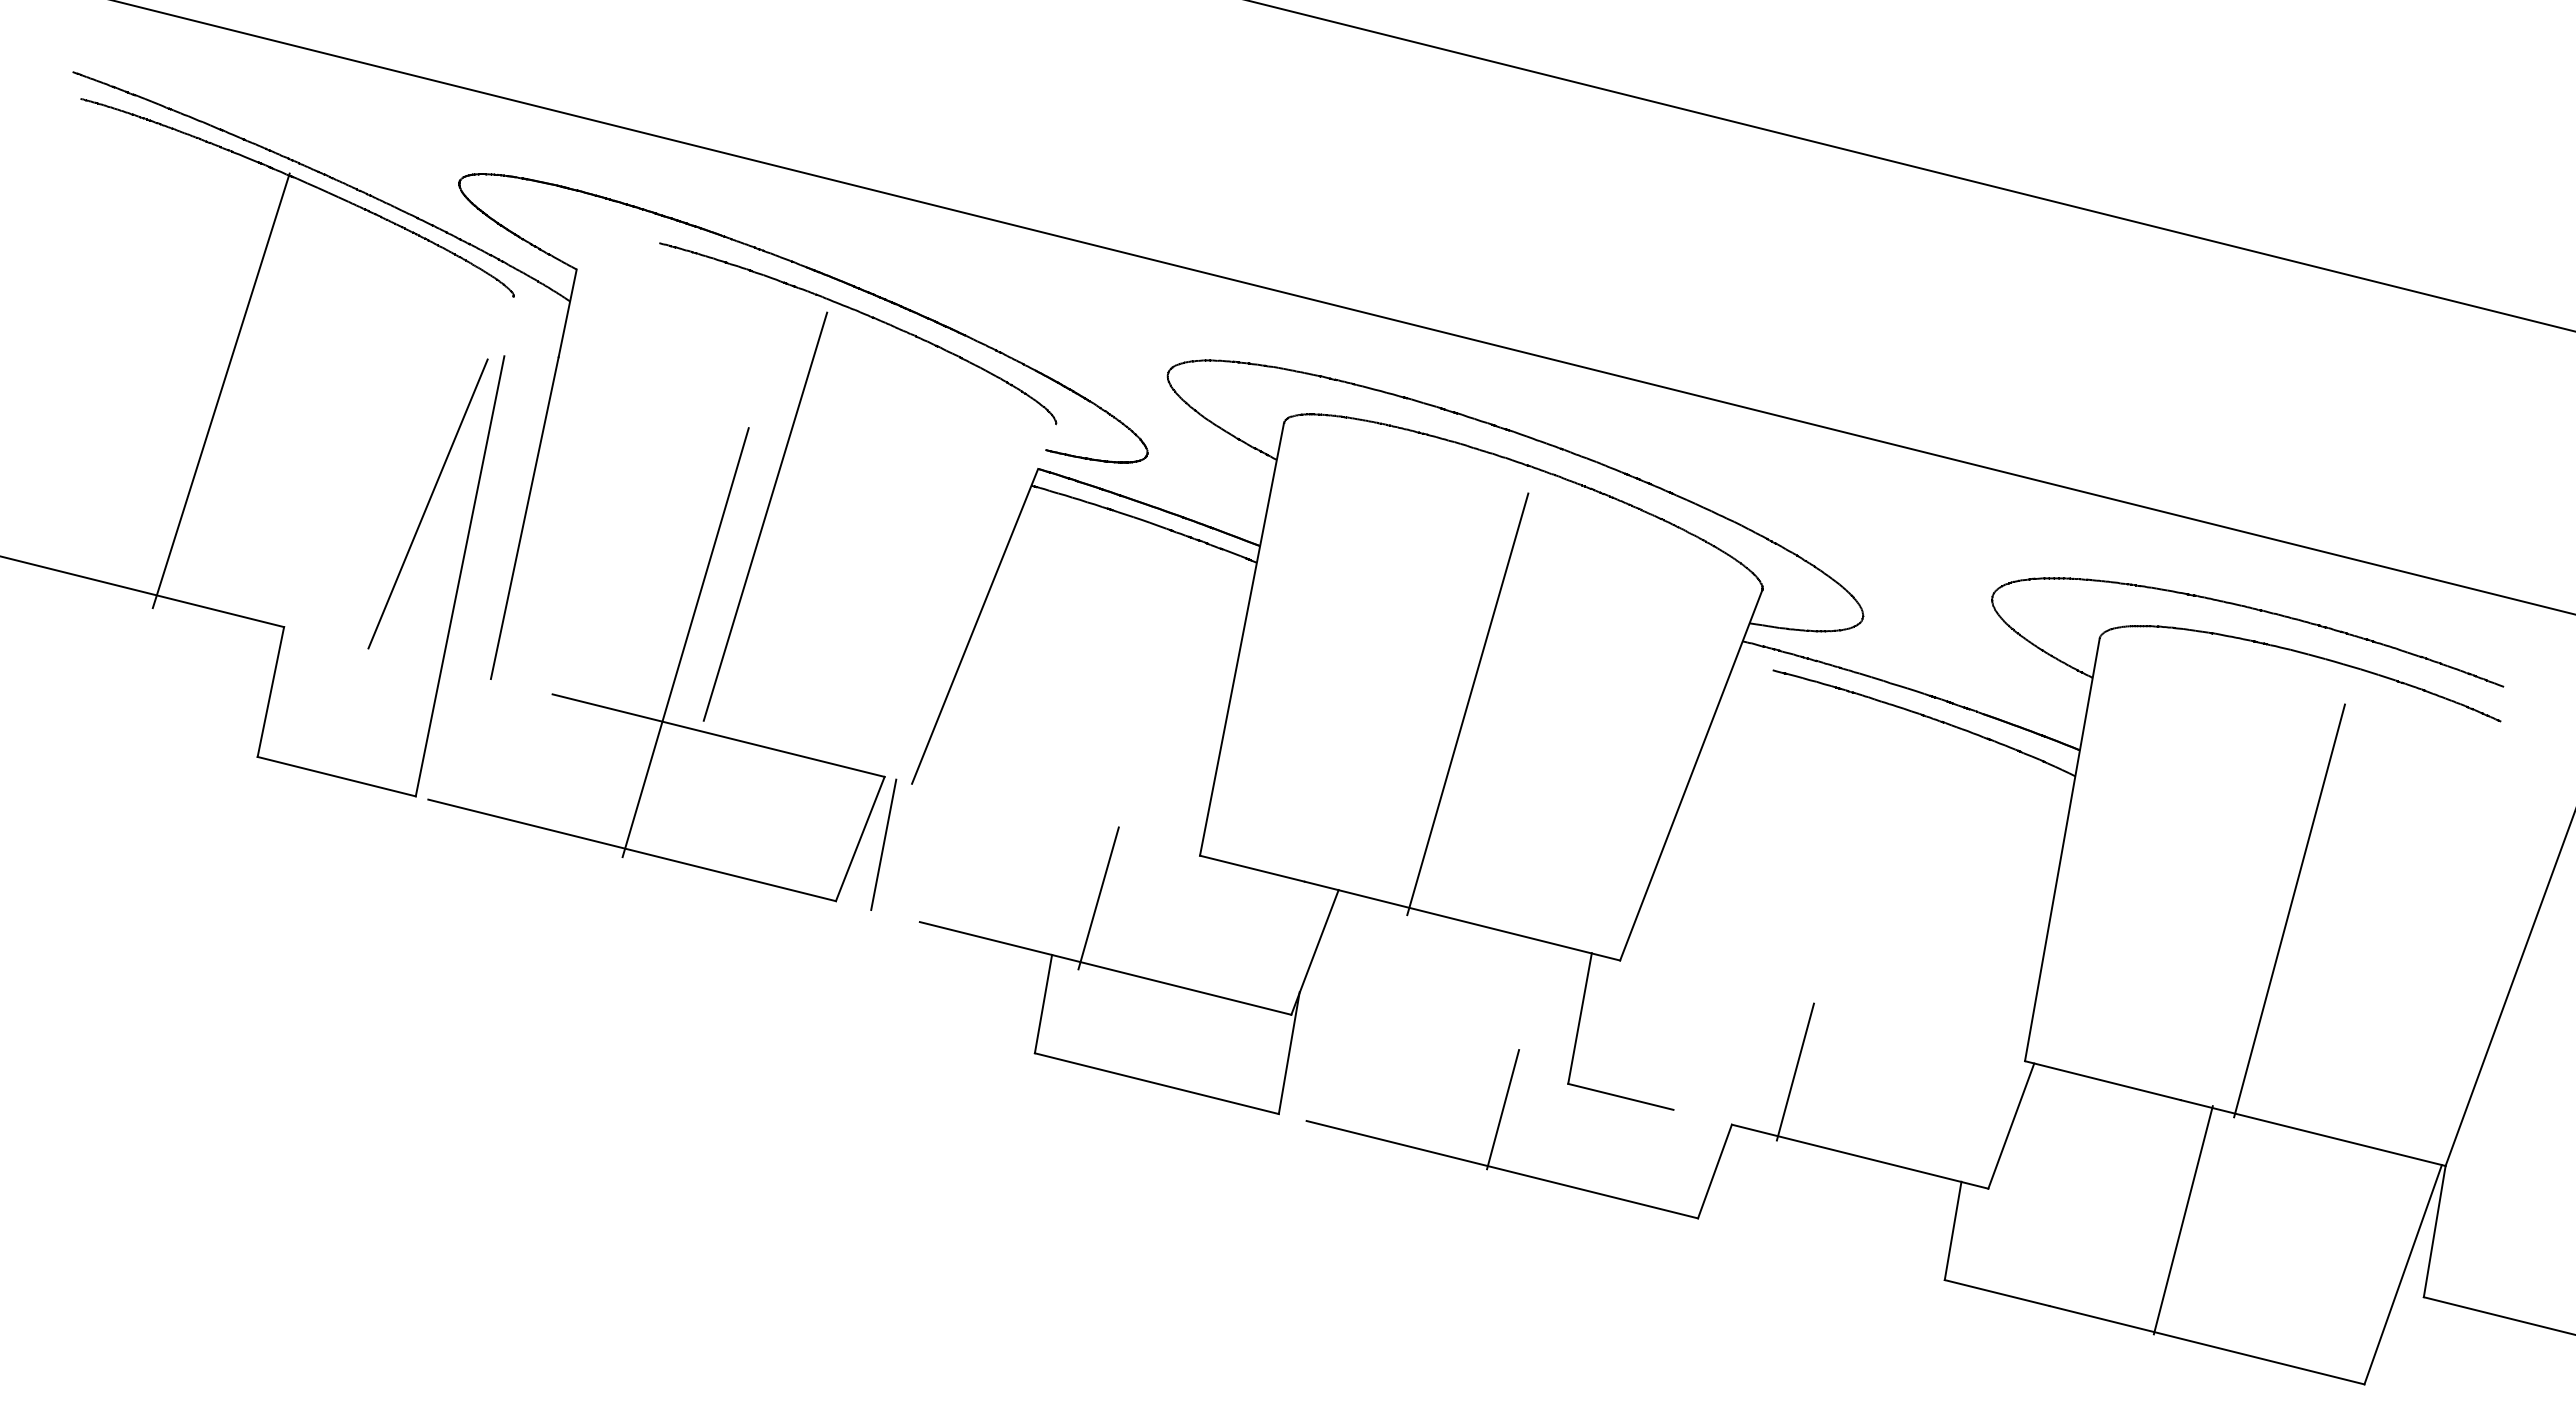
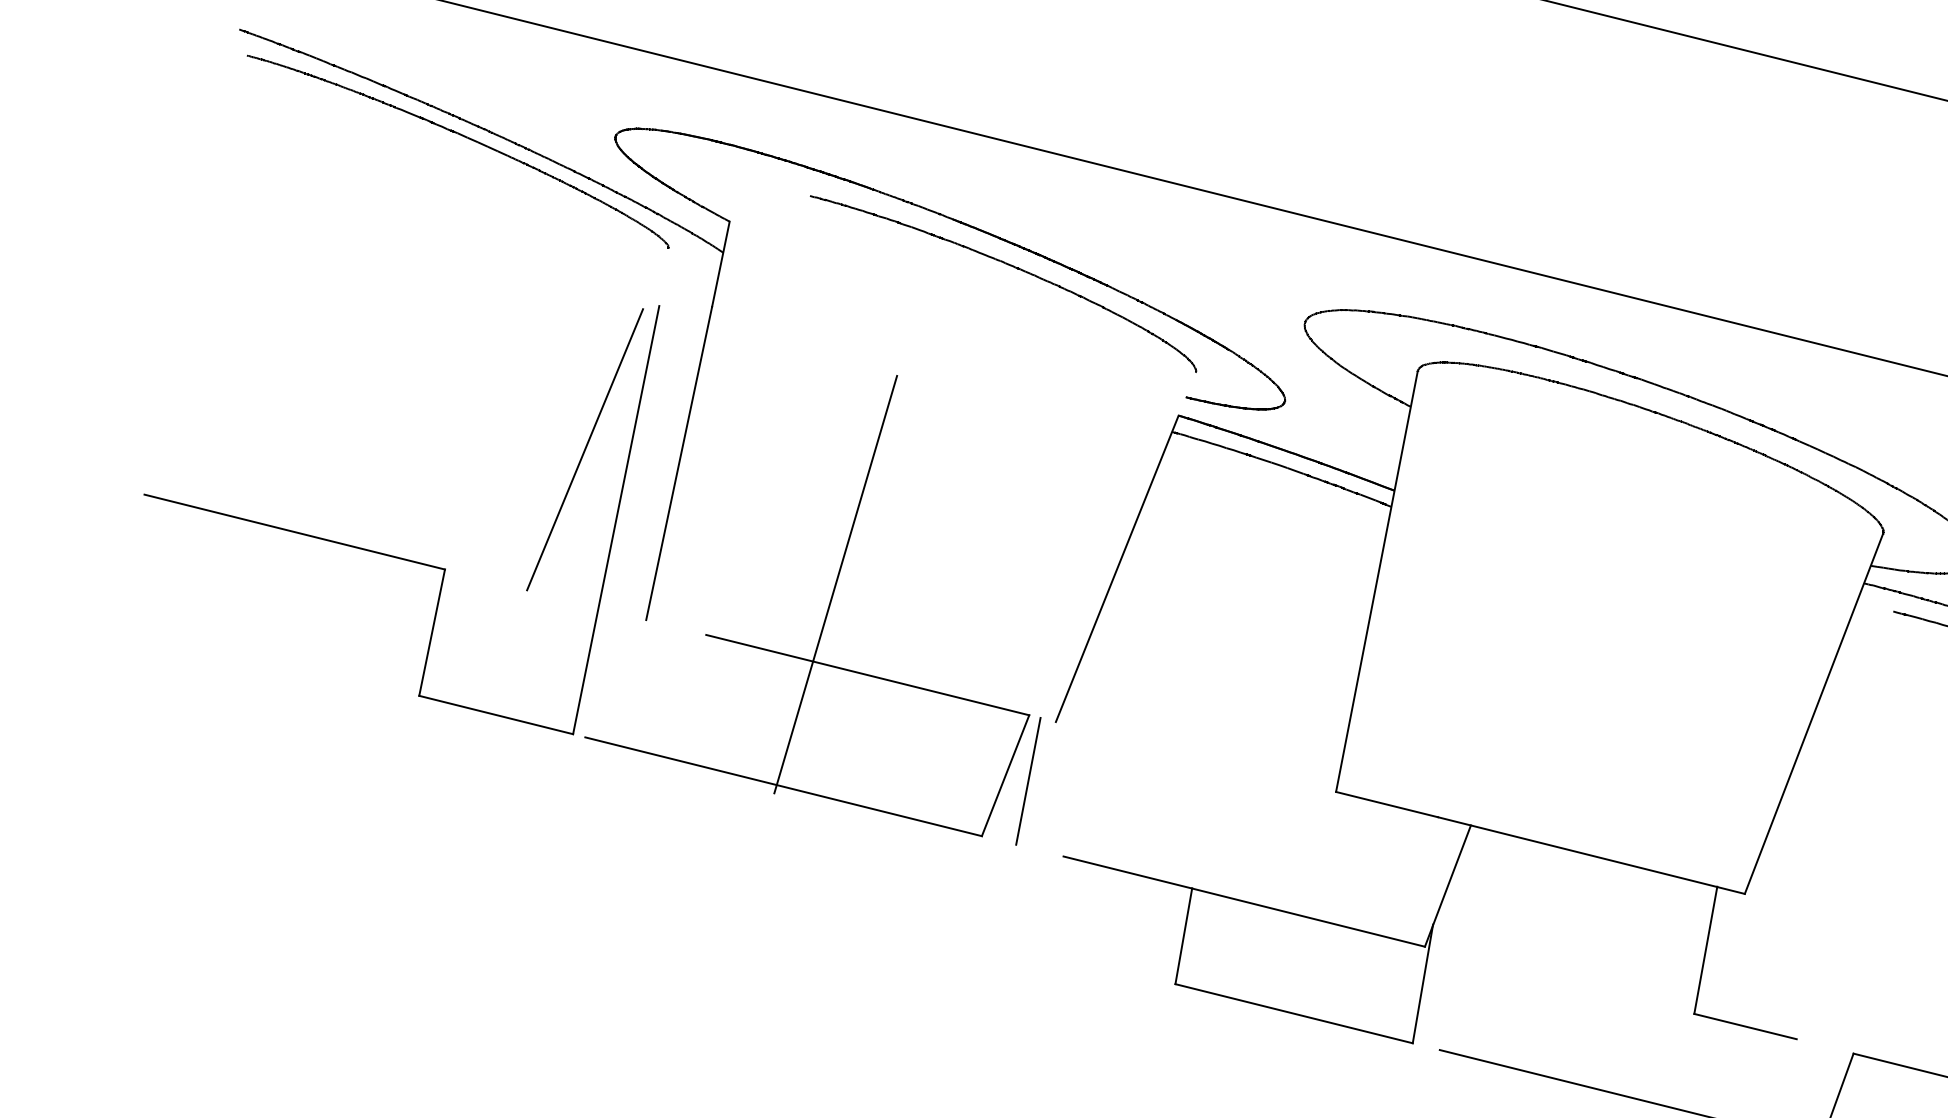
line: (220, 390) -> (383, 339), removed
line: (765, 516) -> (913, 461), removed
line: (1467, 704) -> (1596, 644), removed
line: (1098, 898) -> (1237, 833), removed
line: (1795, 1071) -> (1915, 1001), removed
line: (1503, 1109) -> (1631, 1038), removed

